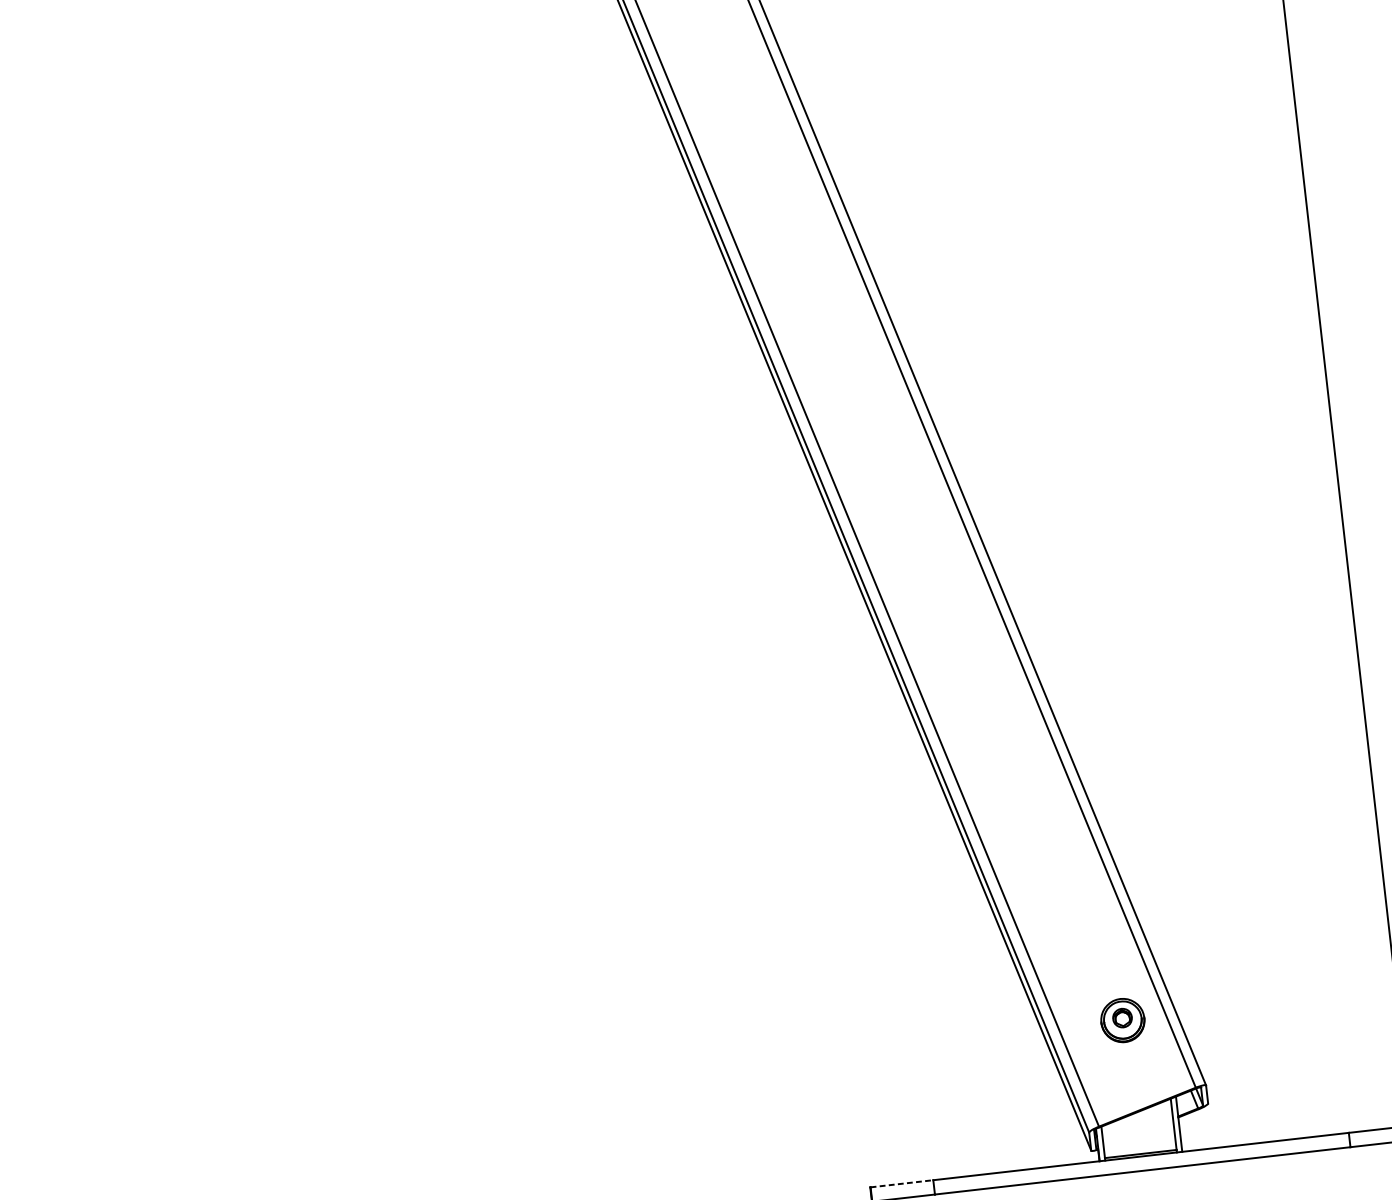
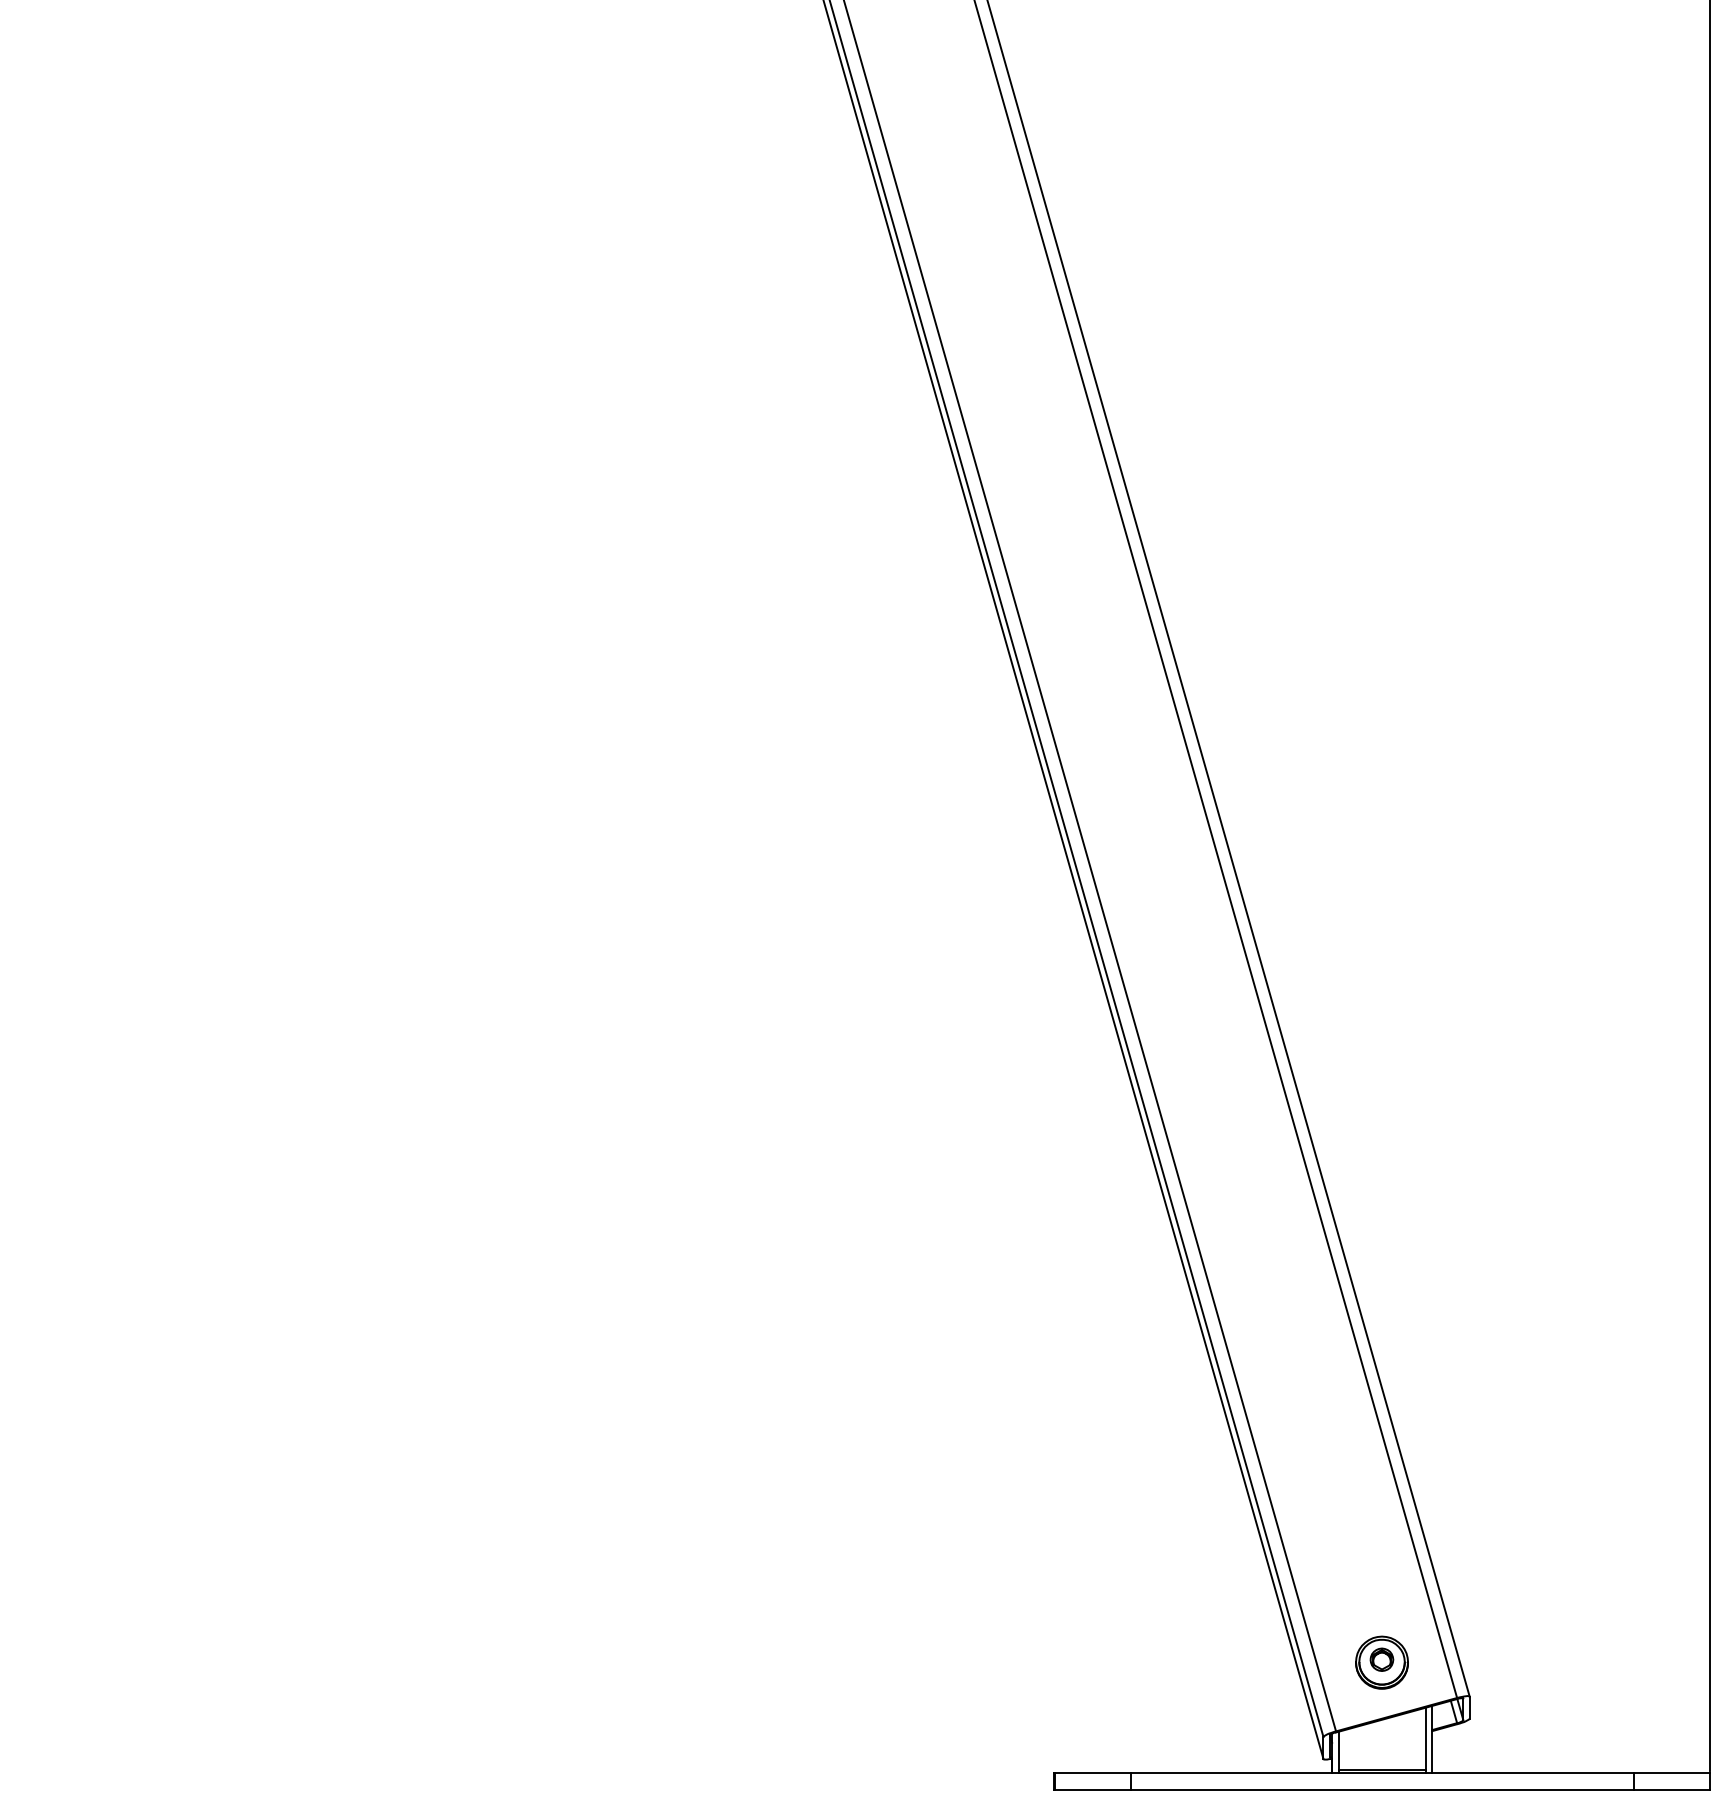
part: (1122, 1020) -> (1381, 1662), moved
line: (901, 1183) -> (1092, 1772), dashed -> solid

